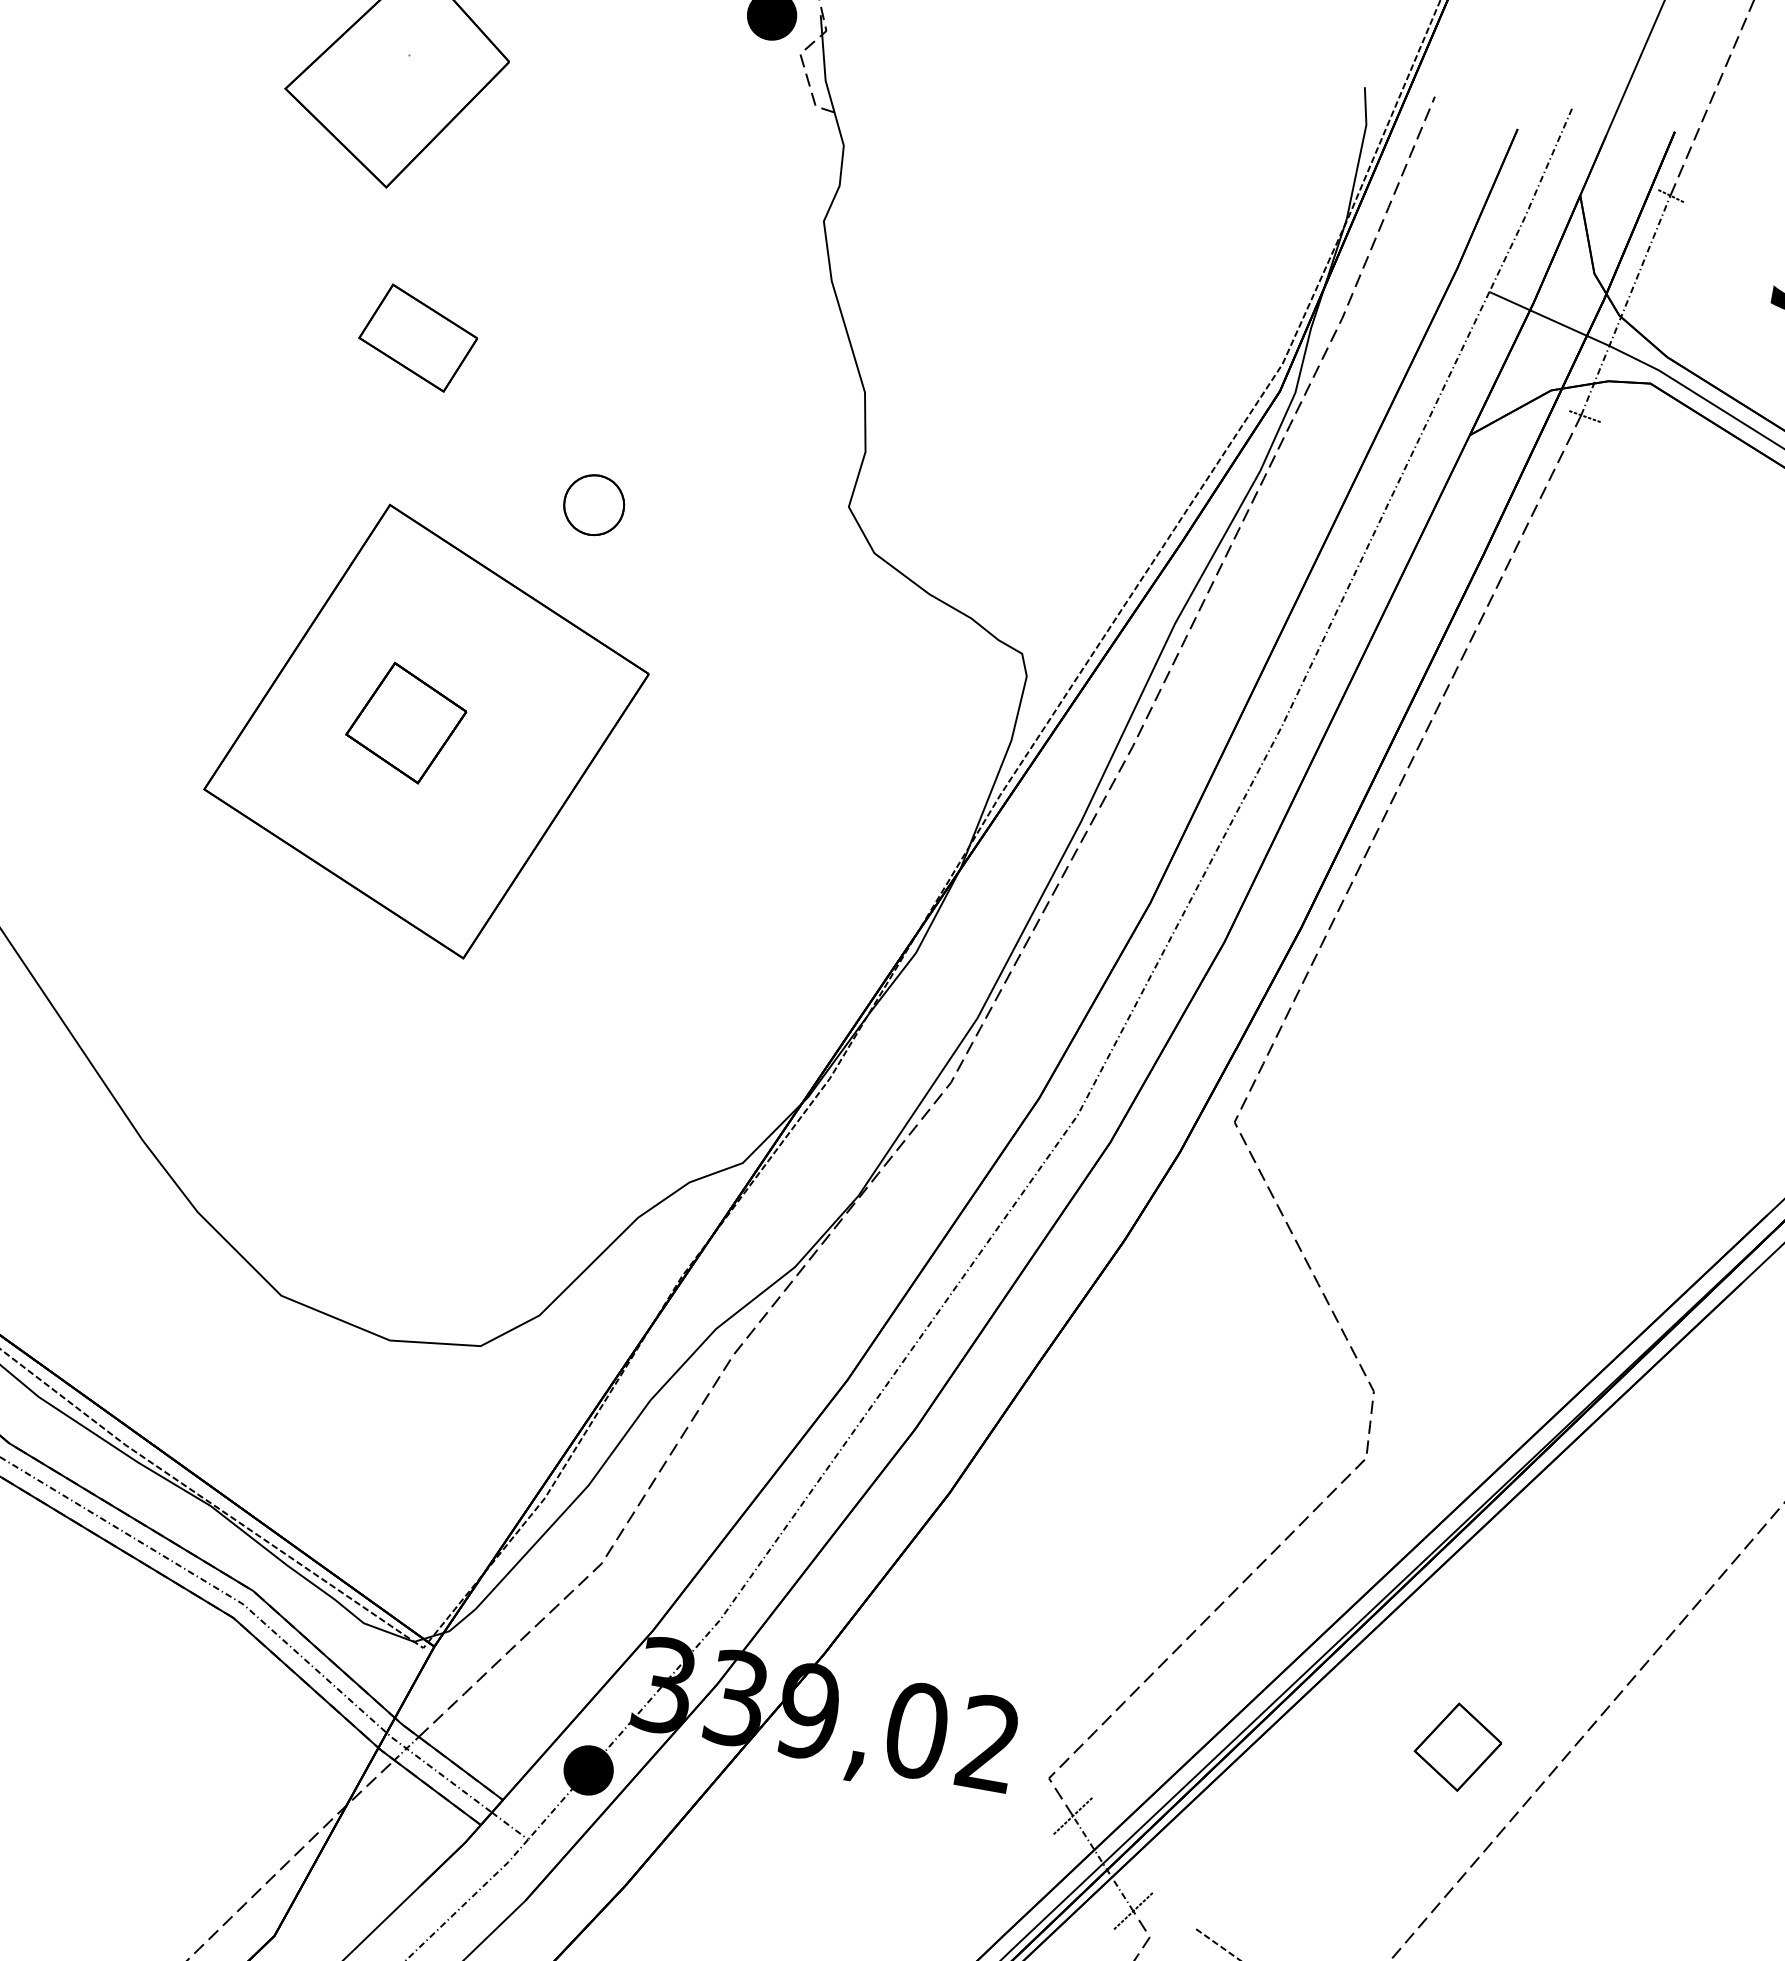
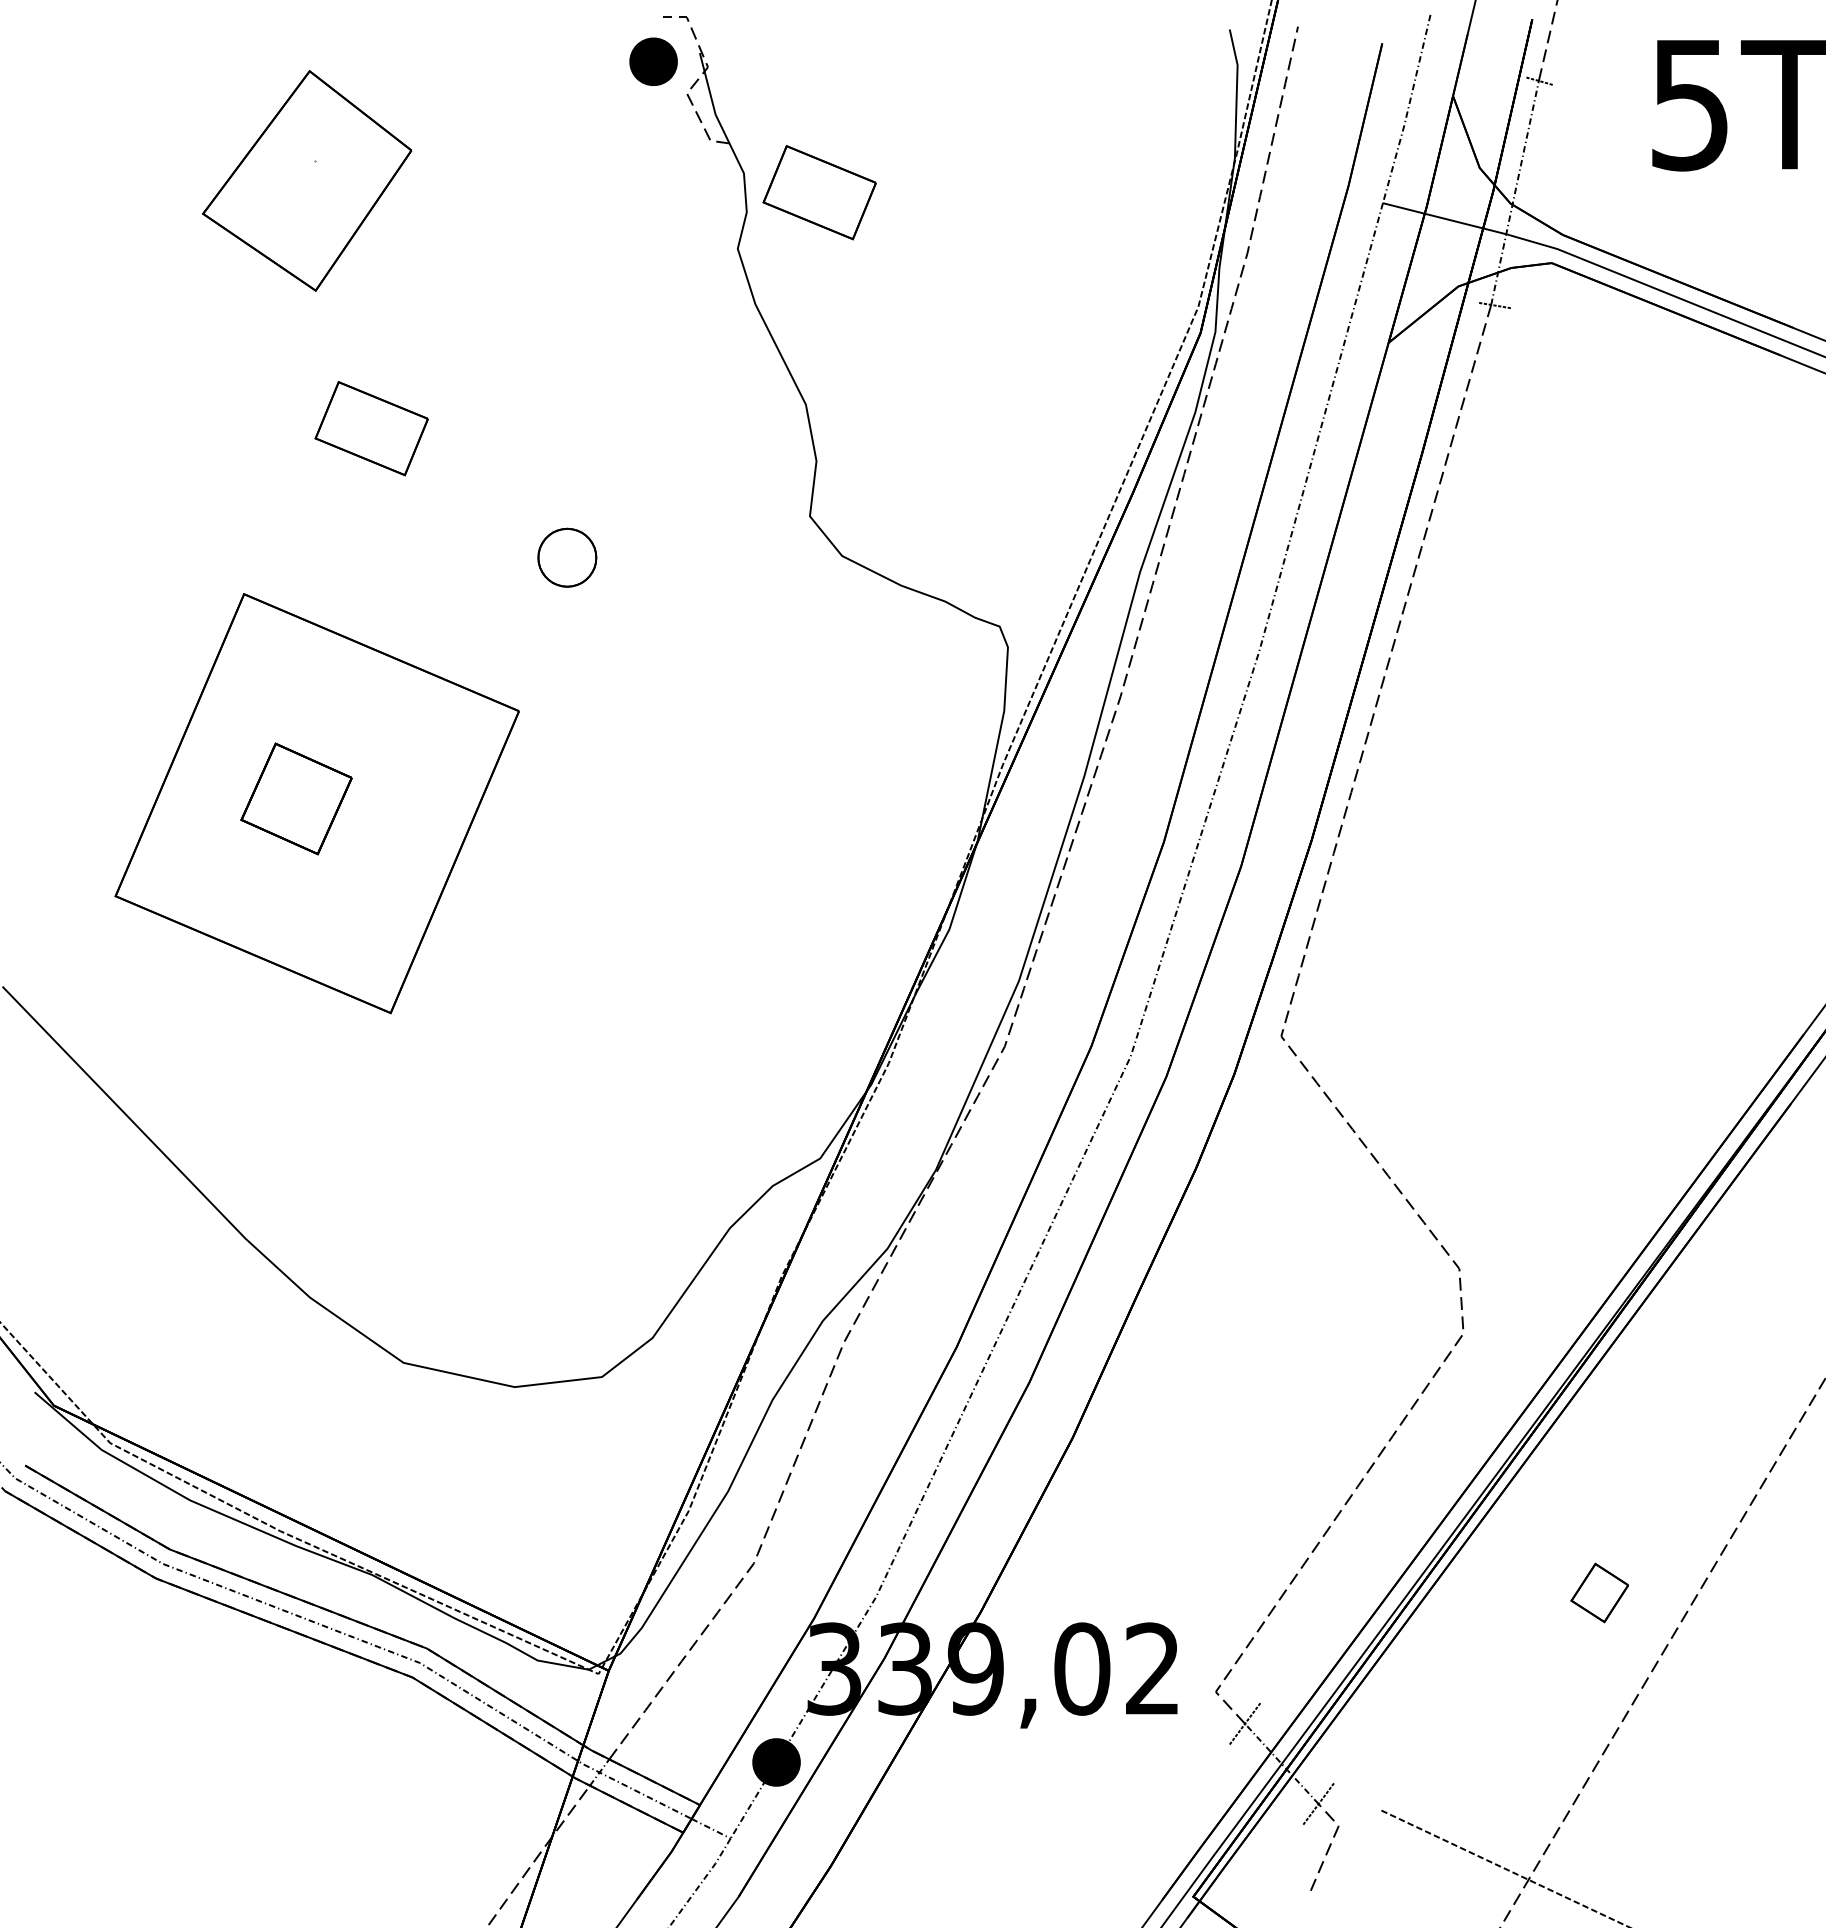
part: (917, 178) -> (819, 192), added
part: (425, 731) -> (316, 803), moved
part: (1457, 1746) -> (1599, 1592), size x0.7

